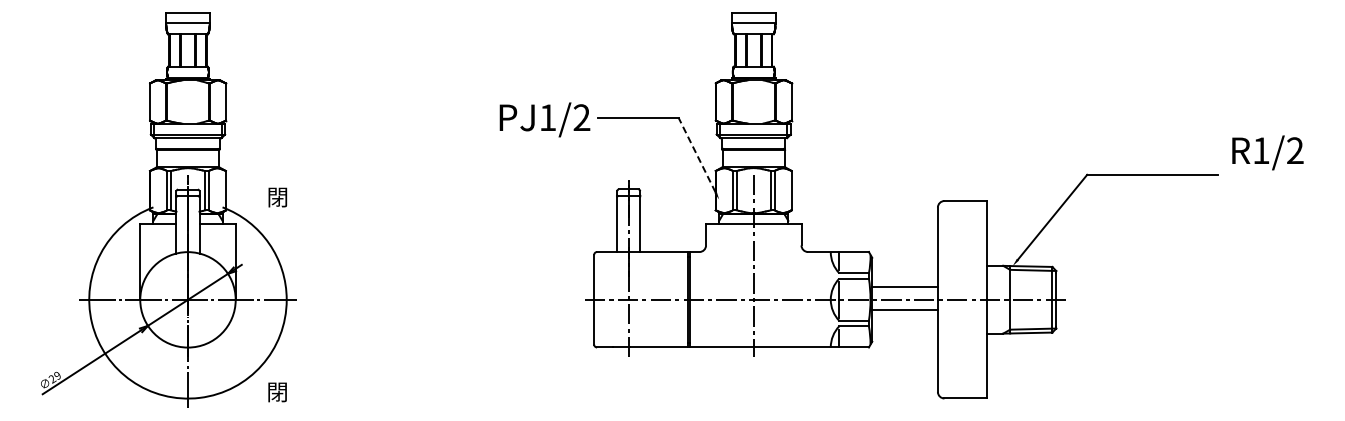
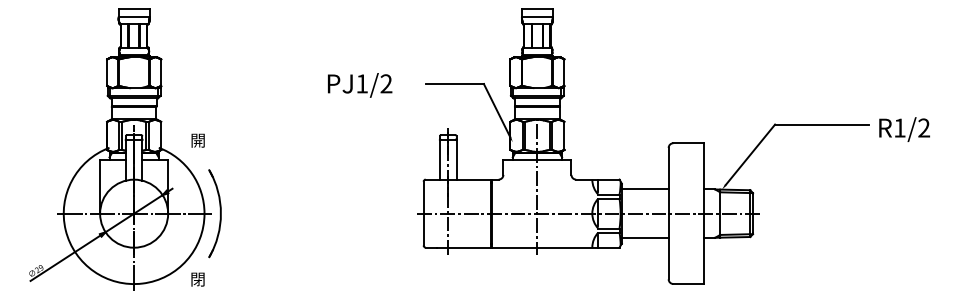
text: (544, 119) -> (359, 85), moved
text: (1267, 152) -> (904, 129), moved
line: (696, 154) -> (496, 110), dashed -> solid
text: (277, 199) -> (197, 142), 閉 -> 開
line: (904, 286) -> (644, 189), moved
part: (308, 299) -> (220, 213), added
line: (904, 309) -> (644, 237), moved

